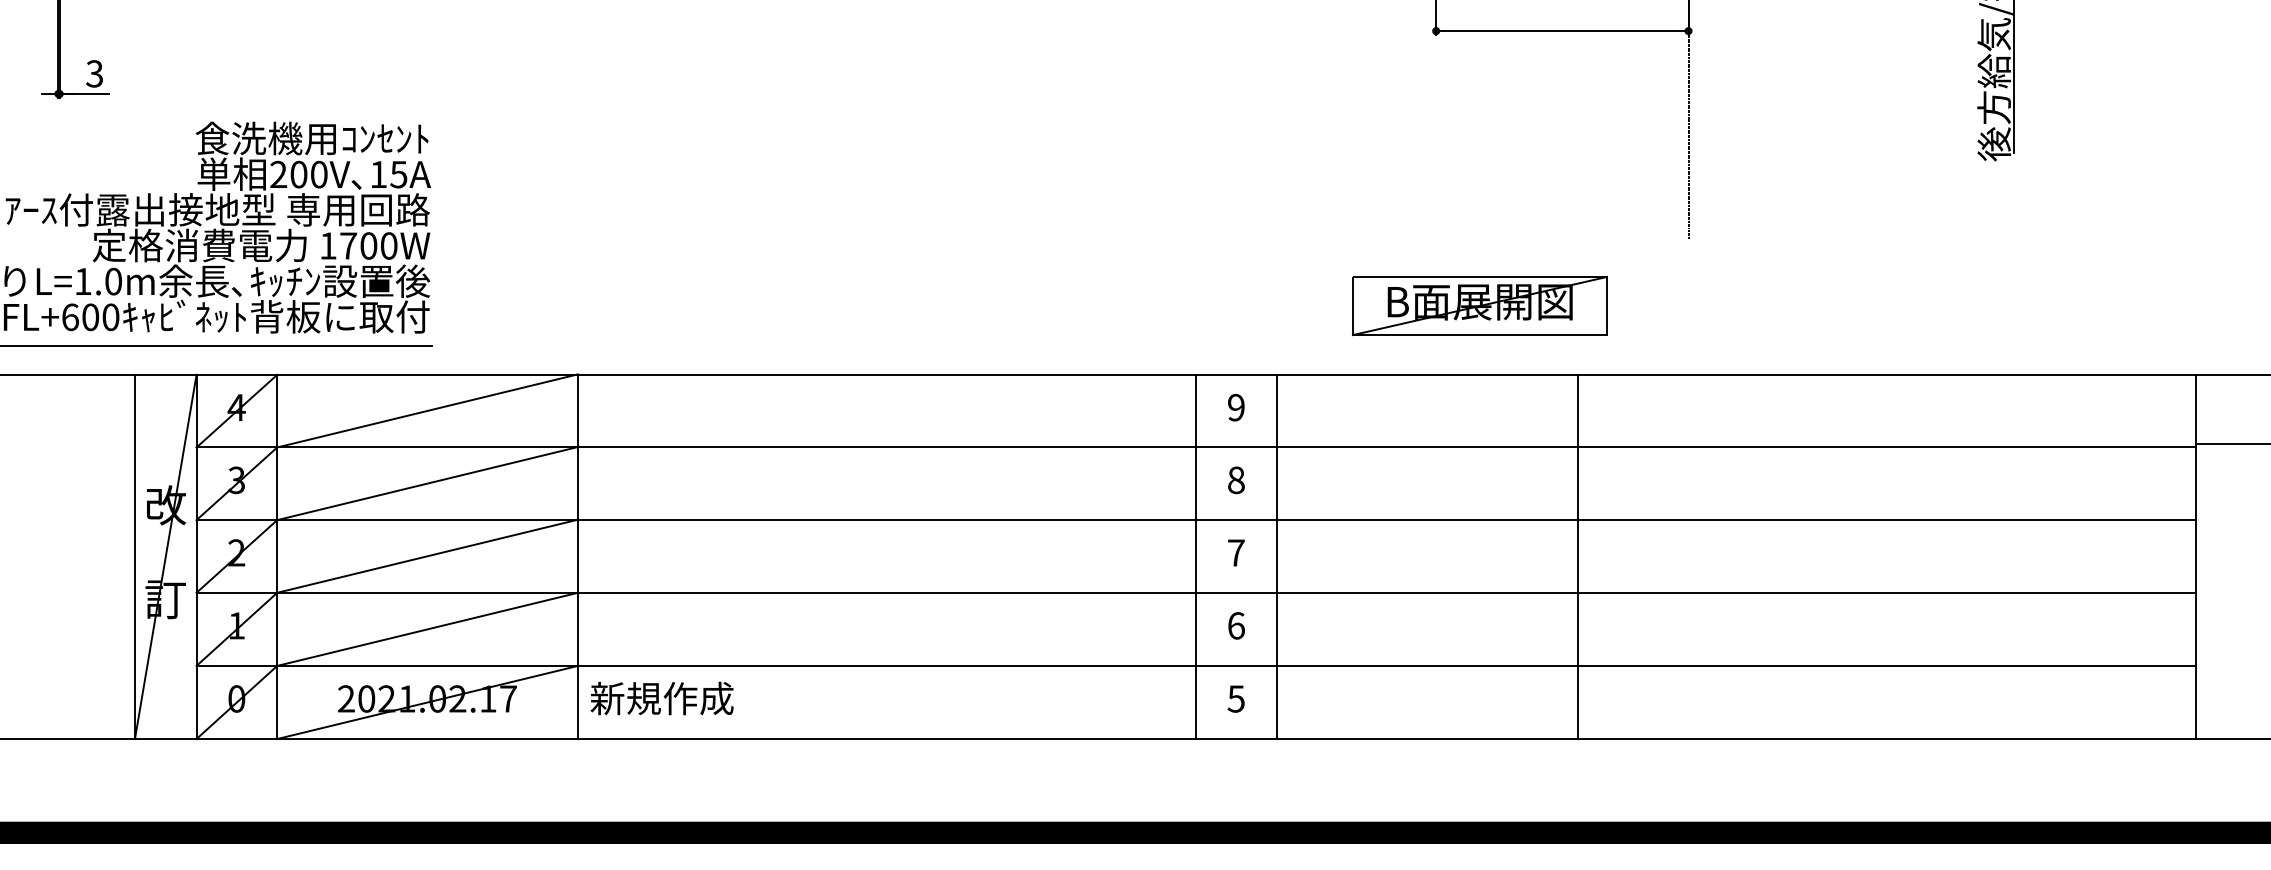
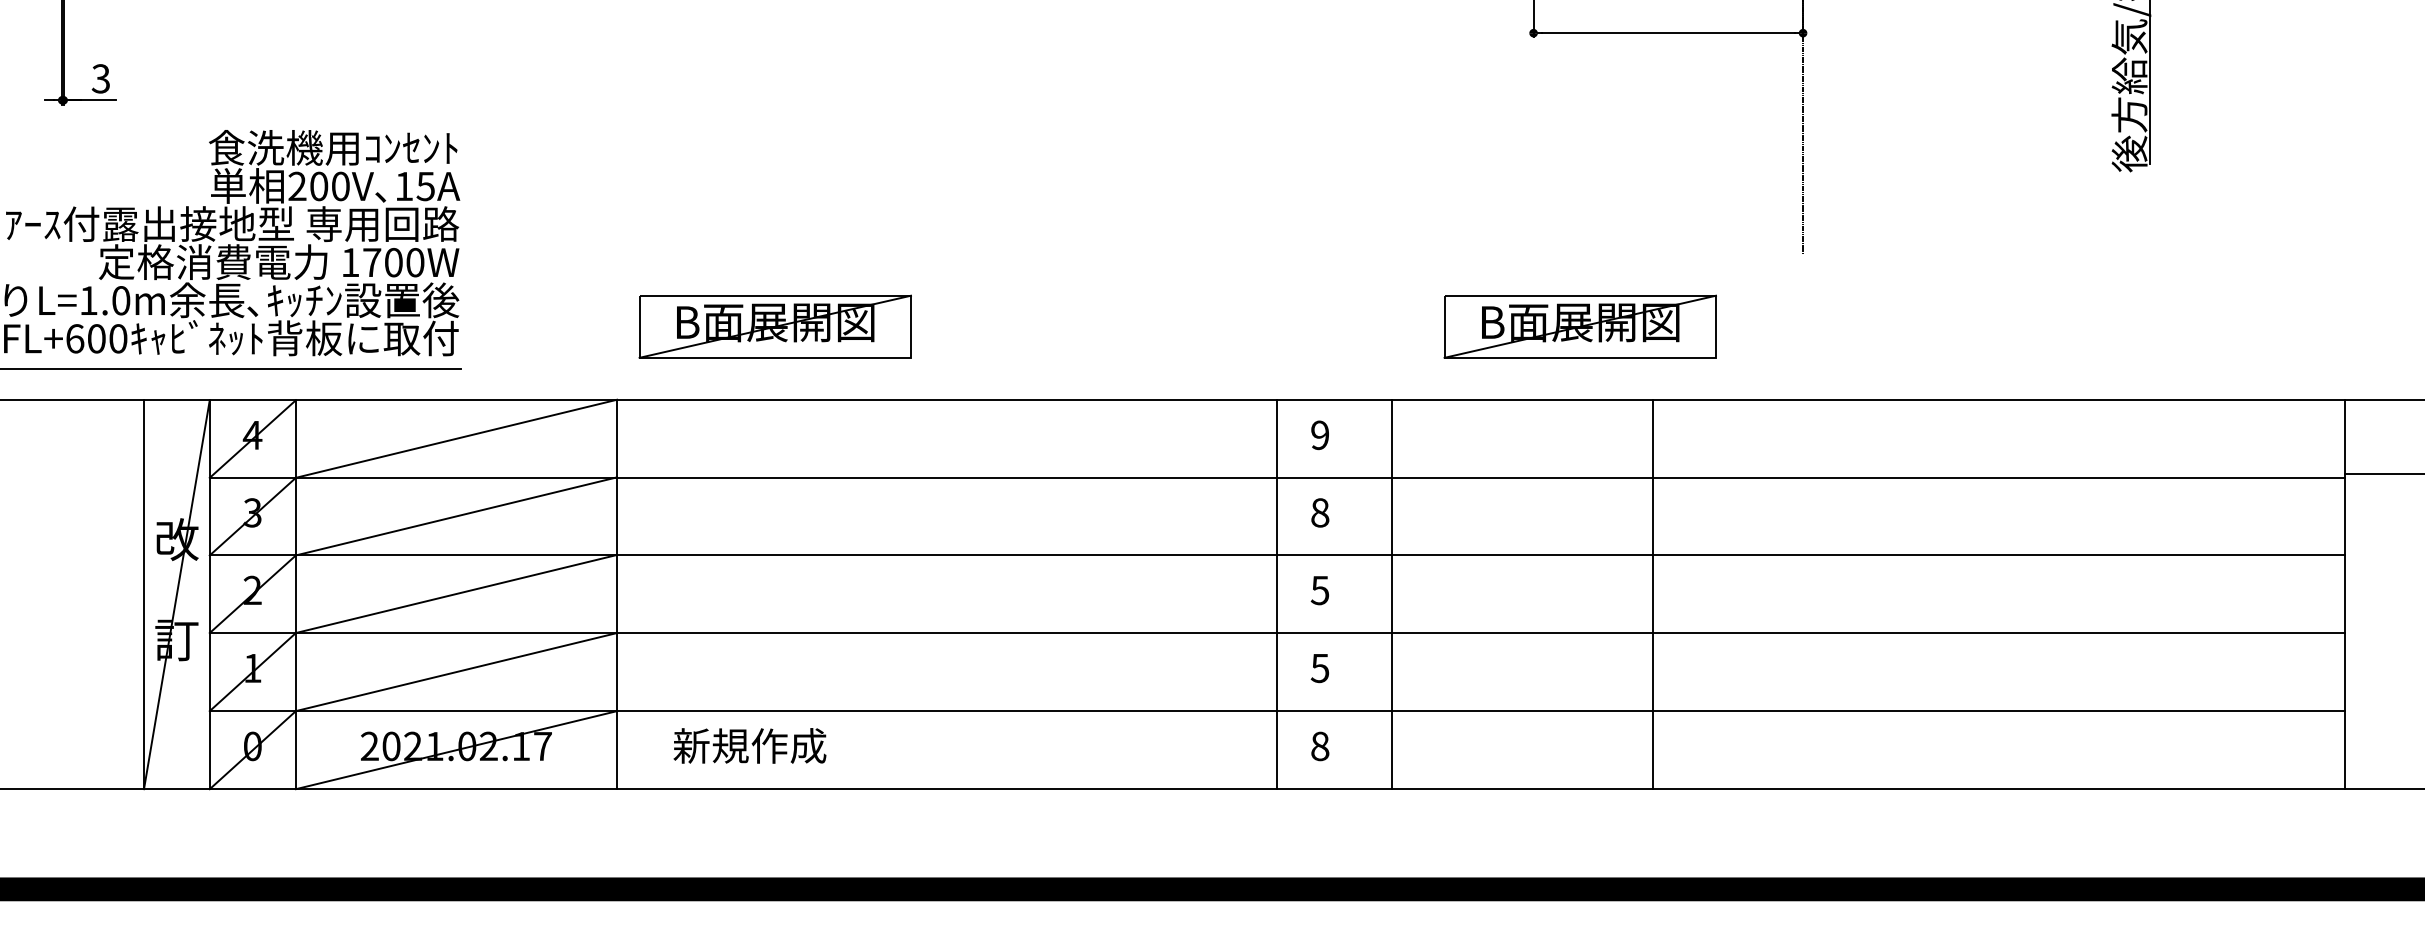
part: (725, 305) -> (774, 326), added
text: (1235, 552) -> (1319, 590), 7 -> 5
line: (1276, 556) -> (1392, 594), moved
line: (1577, 556) -> (1652, 594), moved
text: (1235, 626) -> (1319, 668), 6 -> 5
text: (661, 698) -> (749, 745), moved
text: (1235, 698) -> (1319, 745), 5 -> 8

